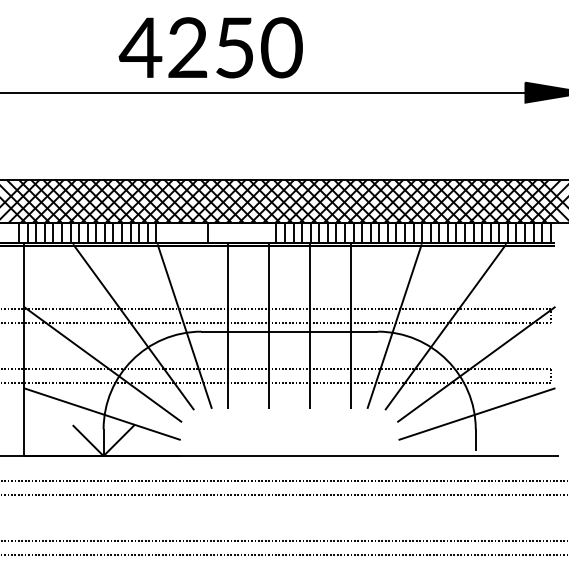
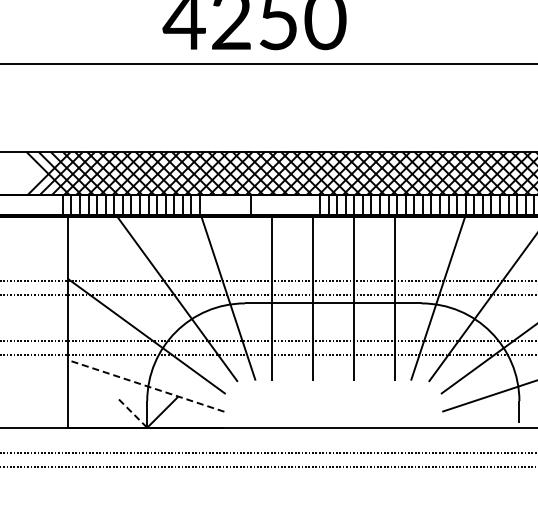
line: (102, 414) -> (146, 386), solid -> dashed
line: (88, 440) -> (132, 412), solid -> dashed

